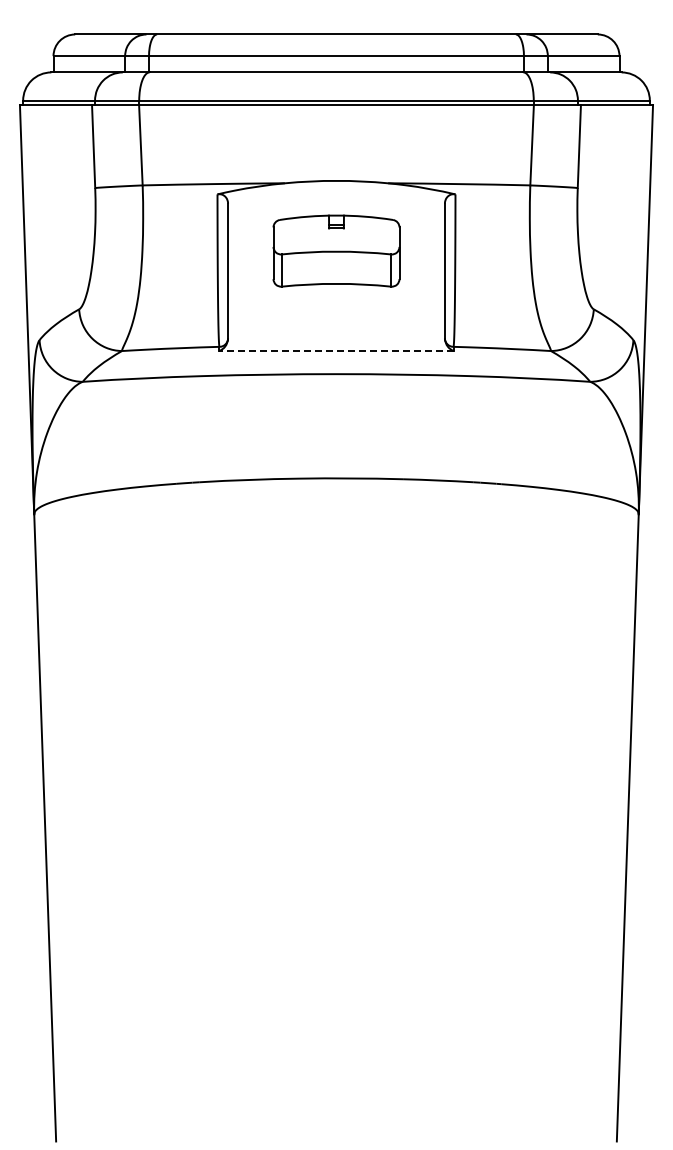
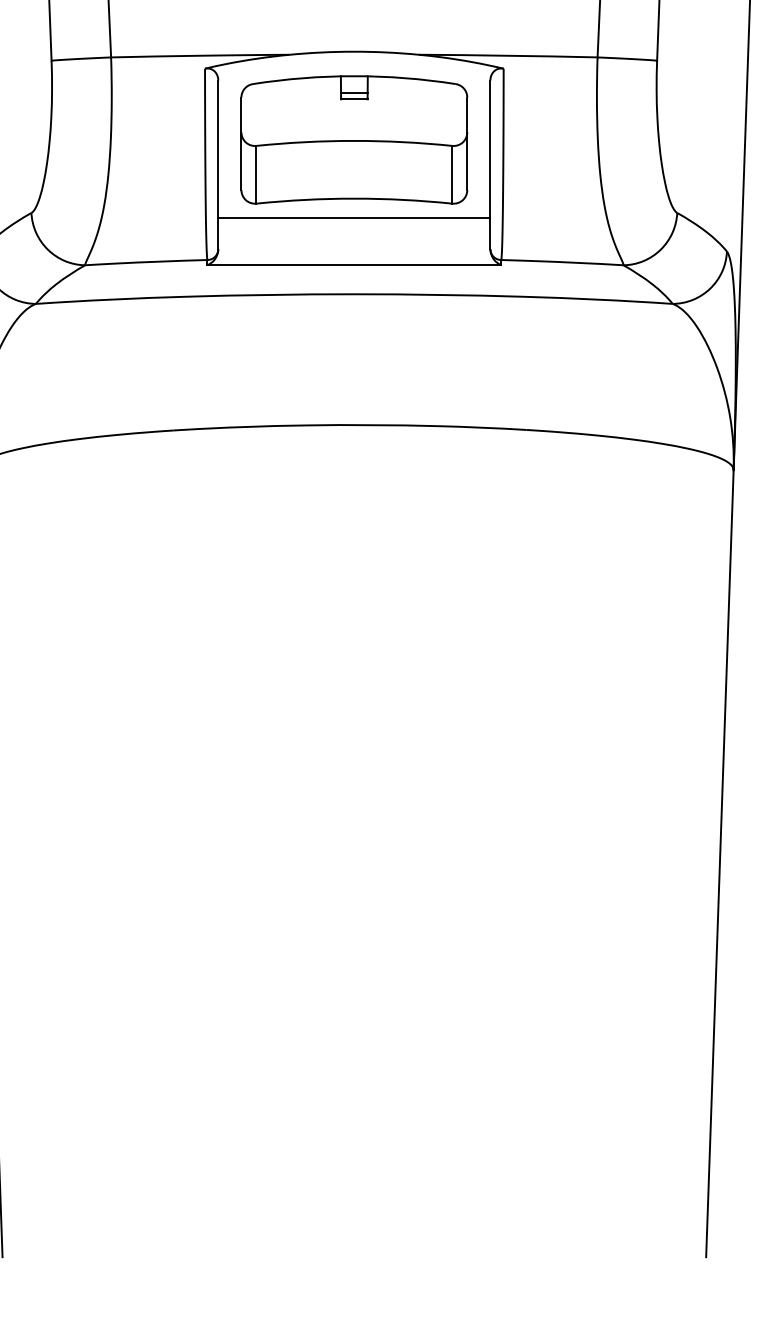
part: (336, 250) -> (354, 139), size x1.43
line: (336, 313) -> (354, 218), added
line: (336, 350) -> (354, 264), dashed -> solid

